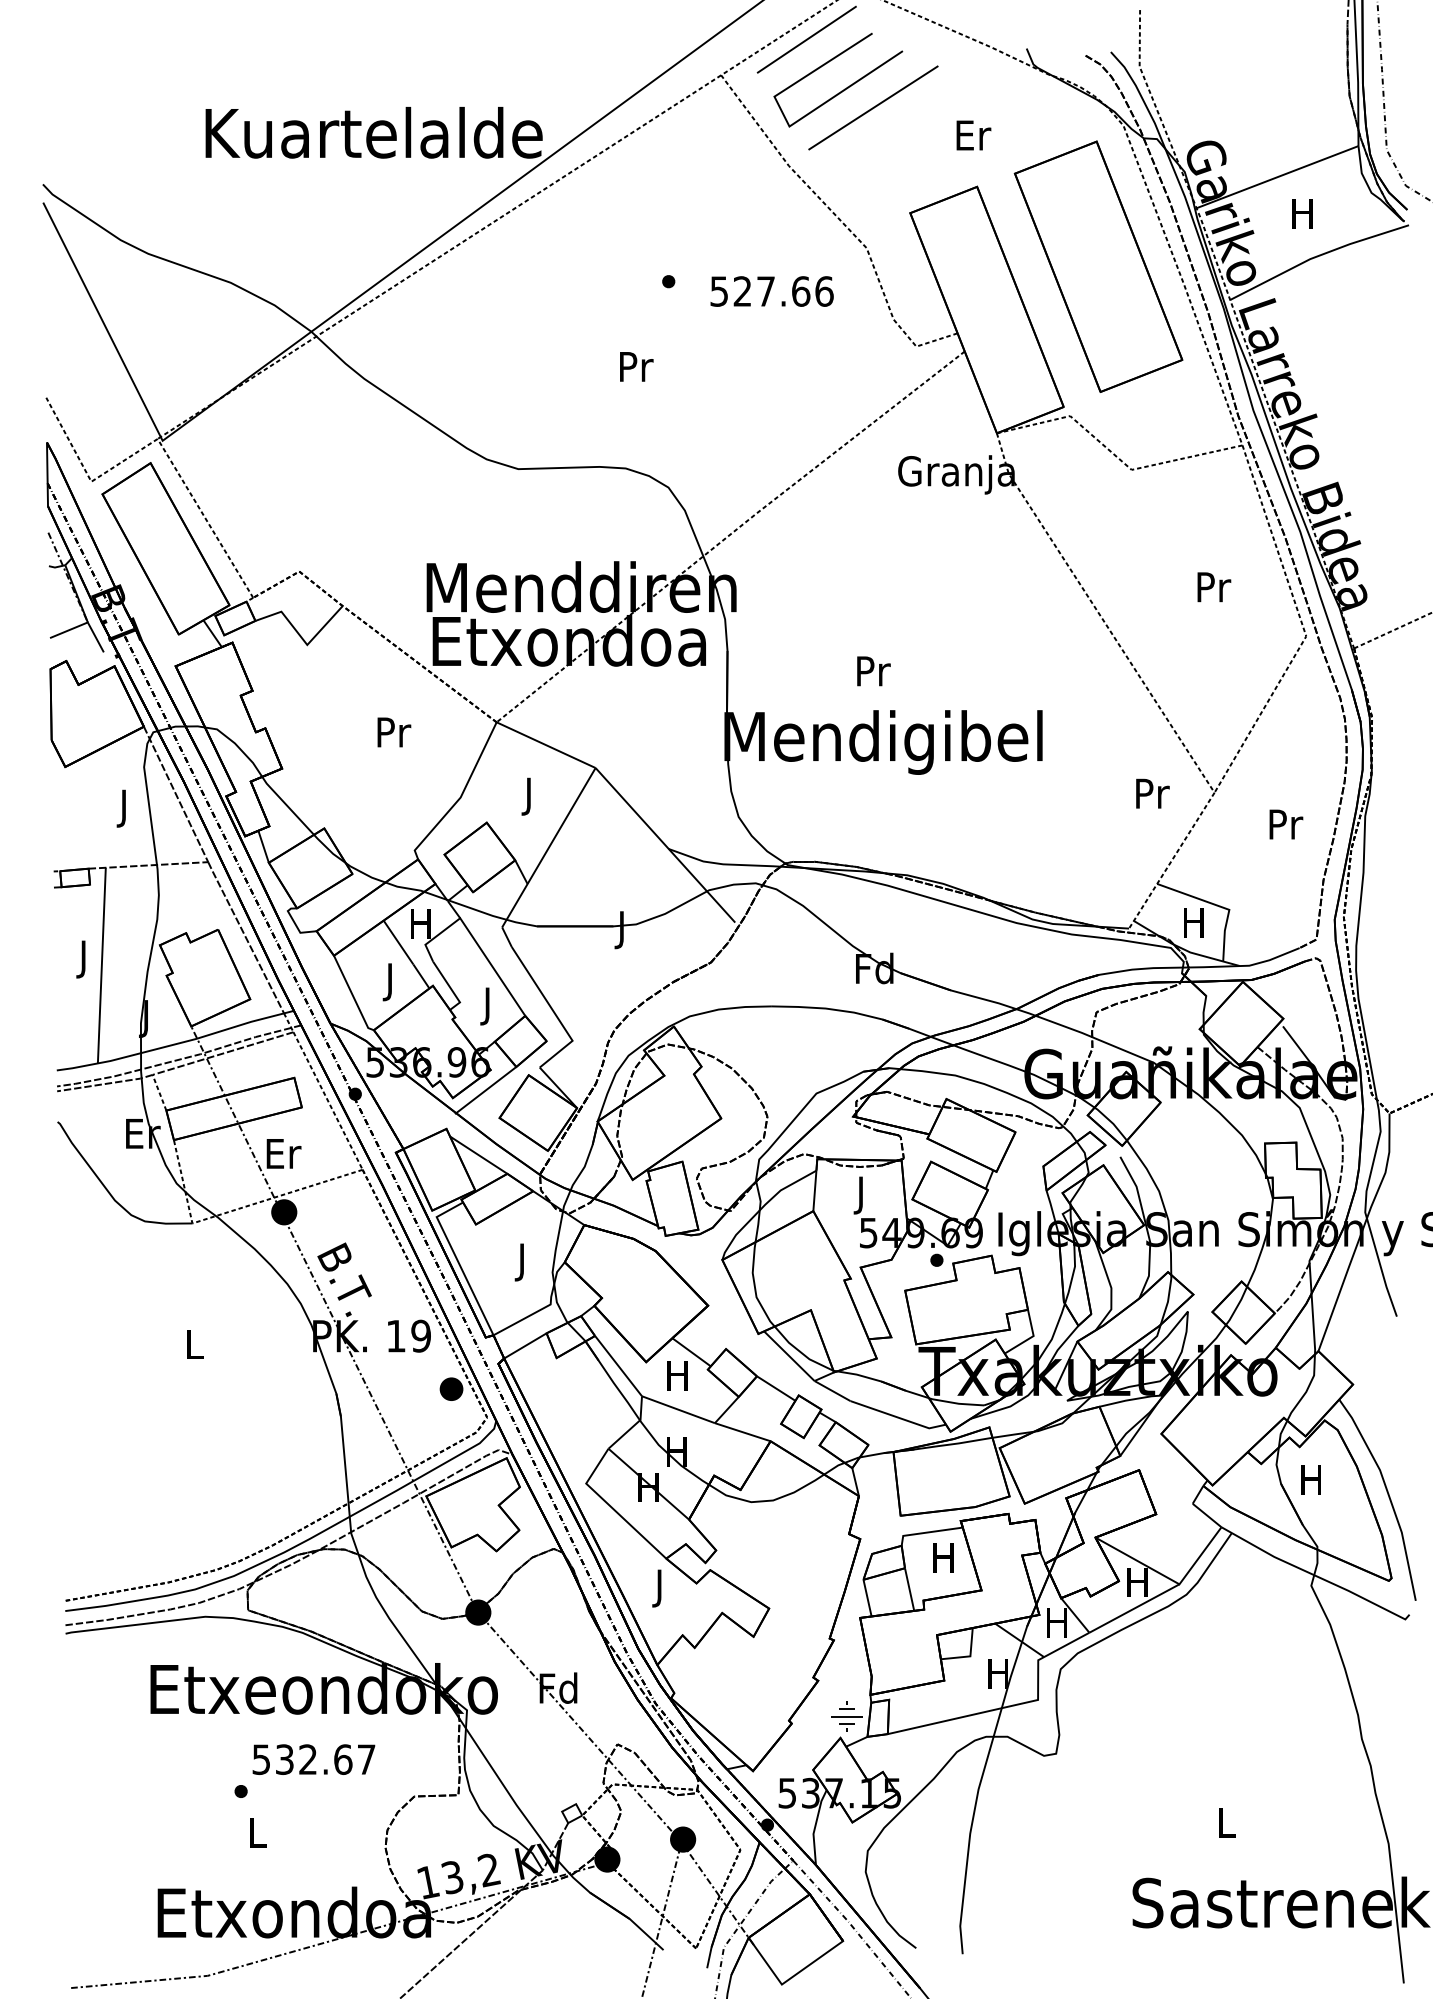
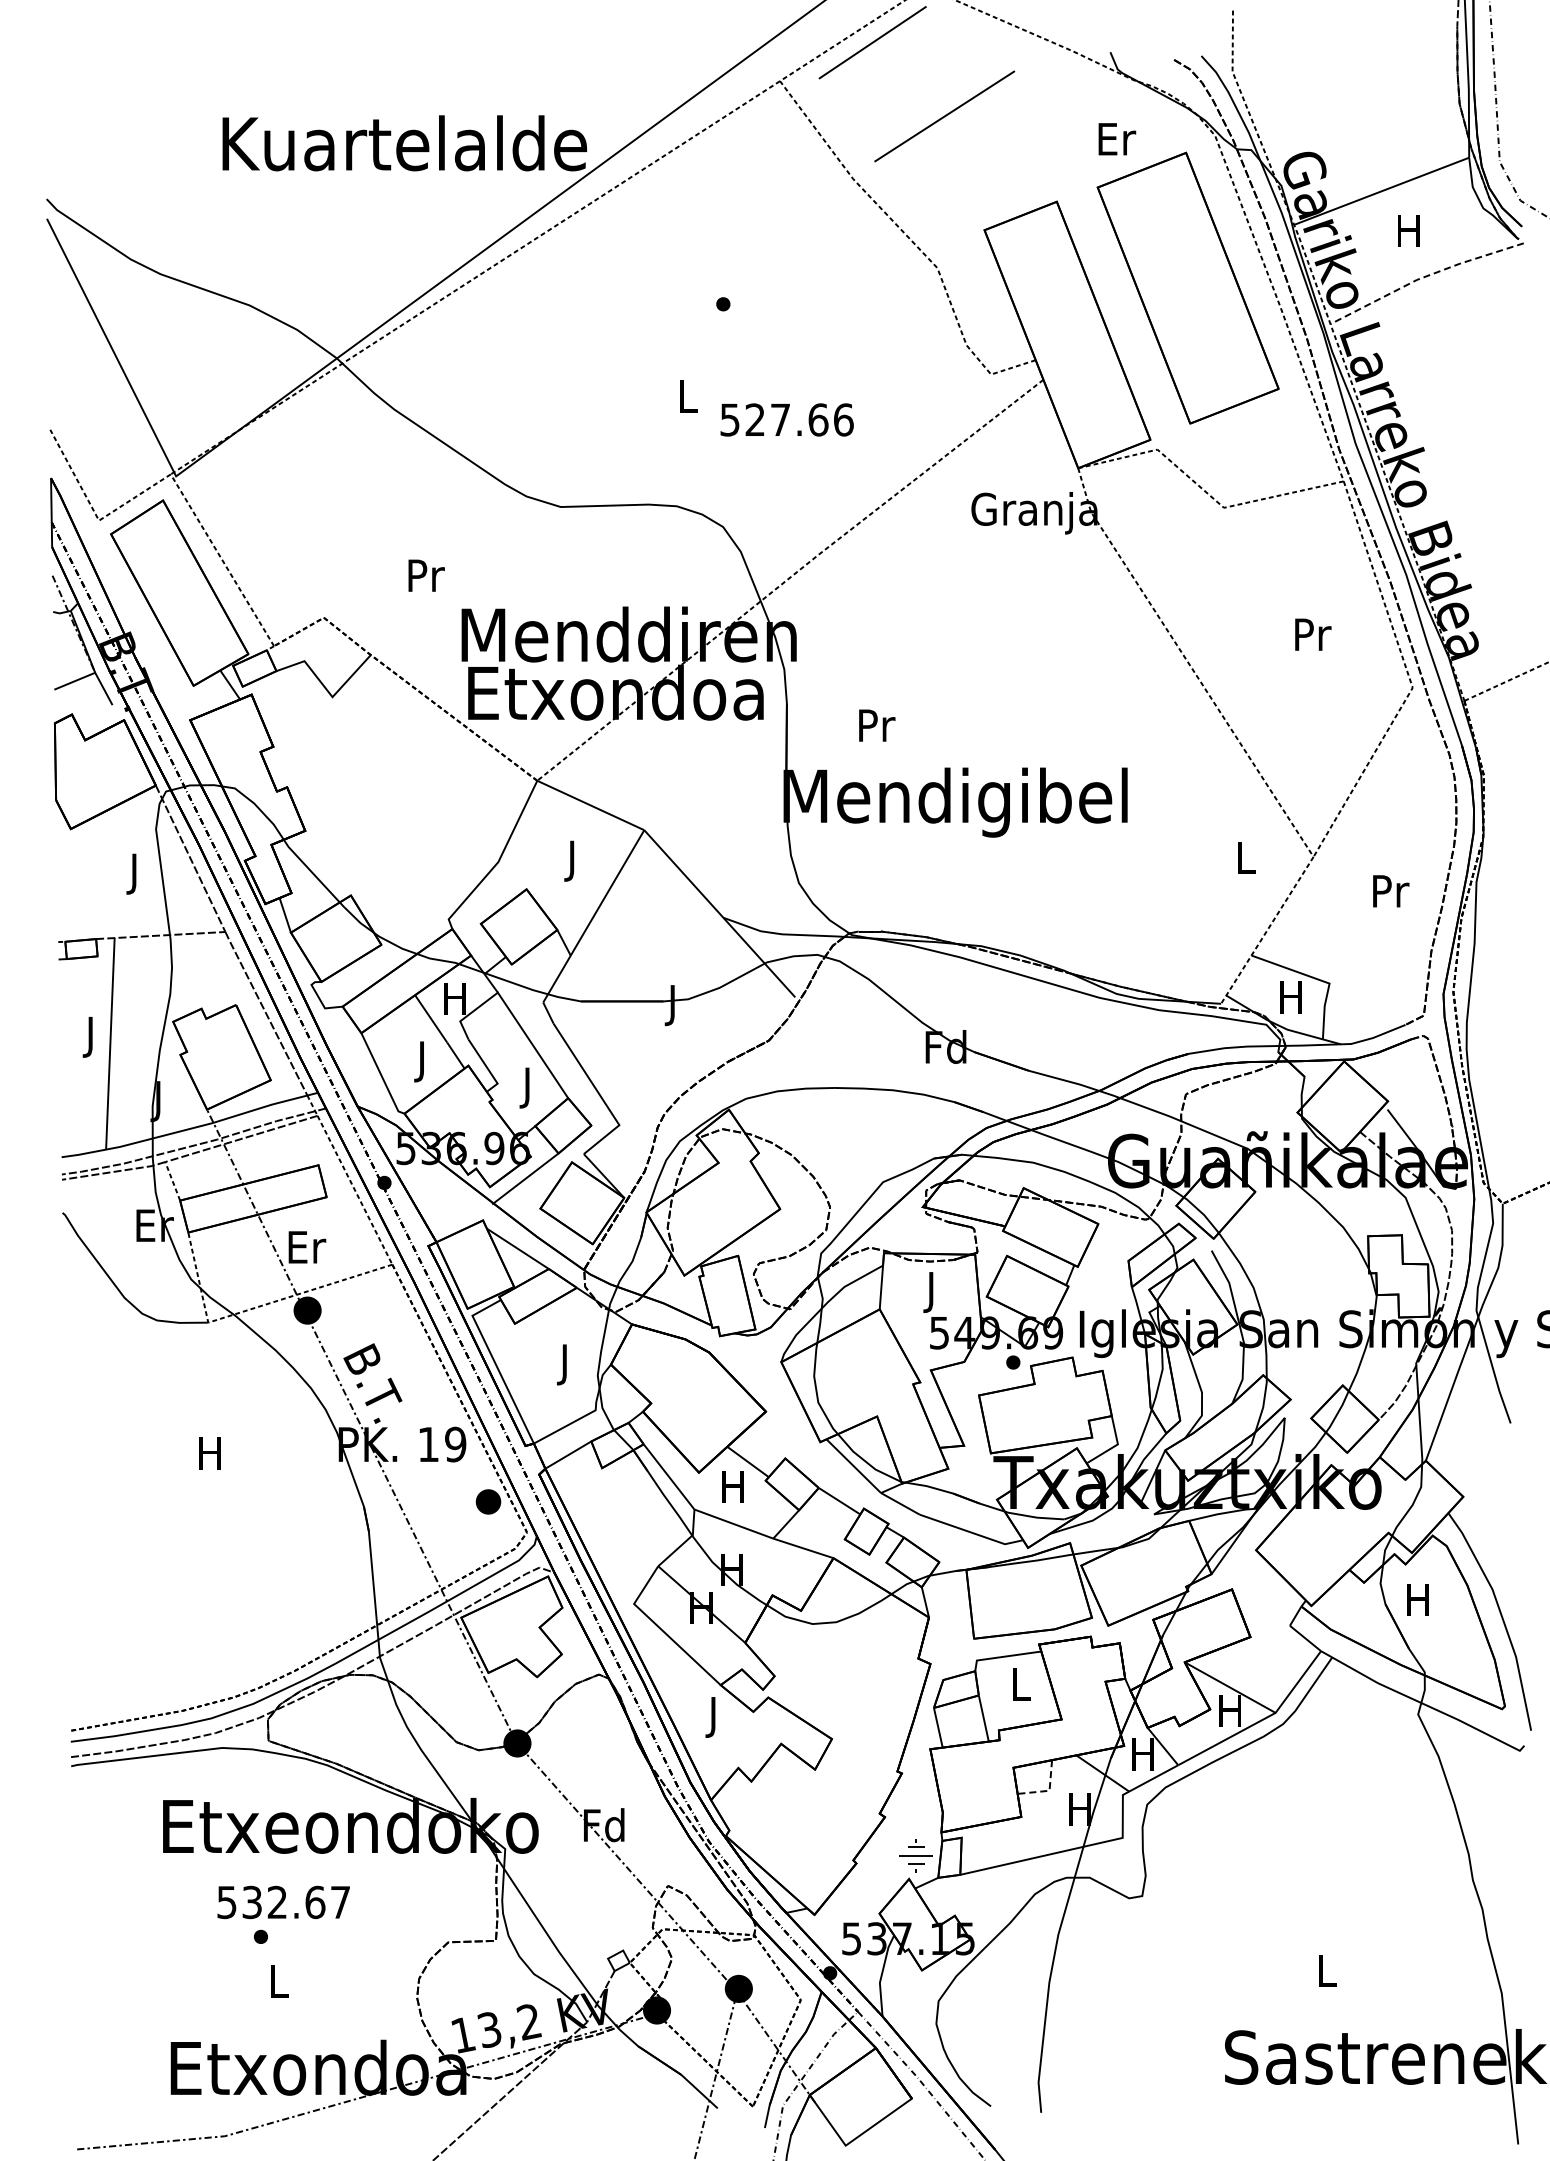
line: (844, 88) -> (913, 95), removed
text: (974, 135) -> (1117, 139), moved
line: (1317, 256) -> (1424, 277), solid -> dashed
text: (771, 291) -> (786, 419), moved
text: (636, 366) -> (688, 396), Pr -> L
text: (874, 671) -> (877, 725), moved
text: (394, 732) -> (426, 575), moved
text: (1152, 793) -> (1246, 857), Pr -> L
text: (193, 1344) -> (209, 1453), L -> H
text: (942, 1558) -> (1019, 1684), H -> L
line: (969, 1656) -> (1048, 1790), solid -> dashed
text: (313, 1759) -> (283, 1902), moved

